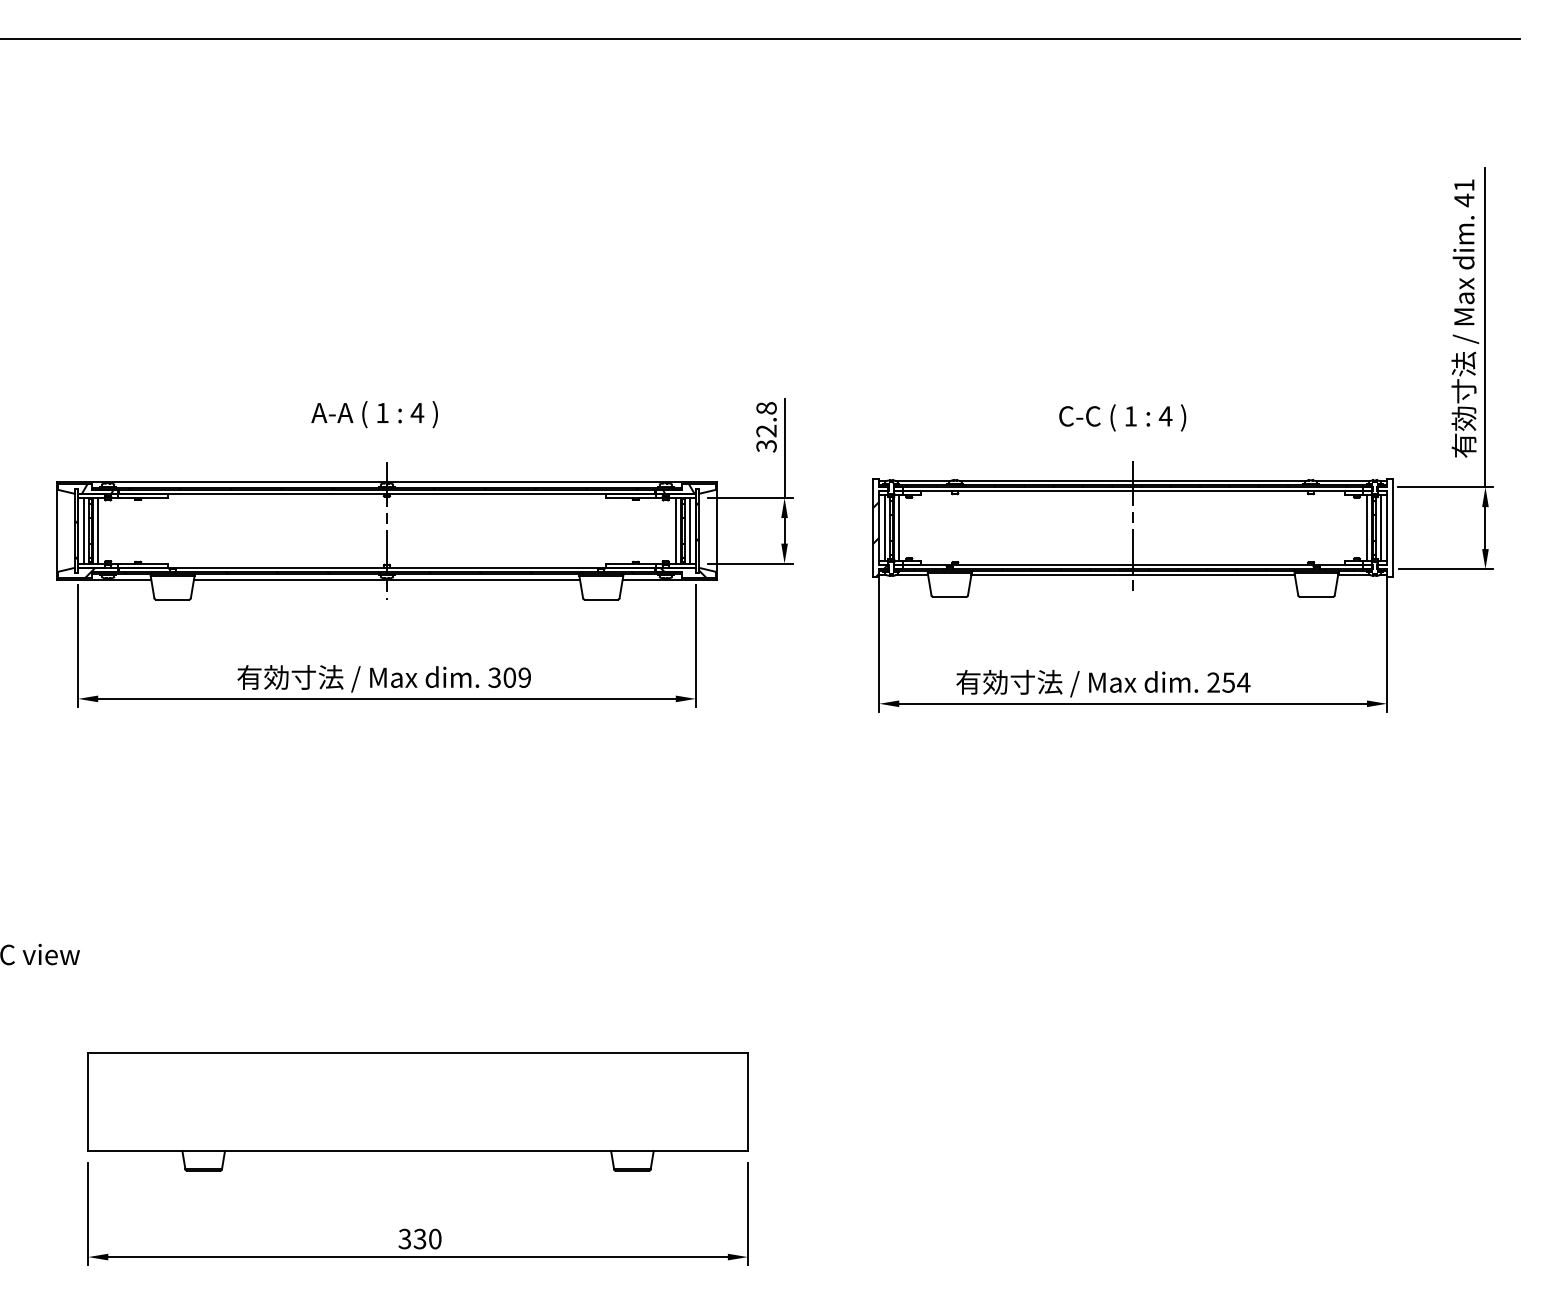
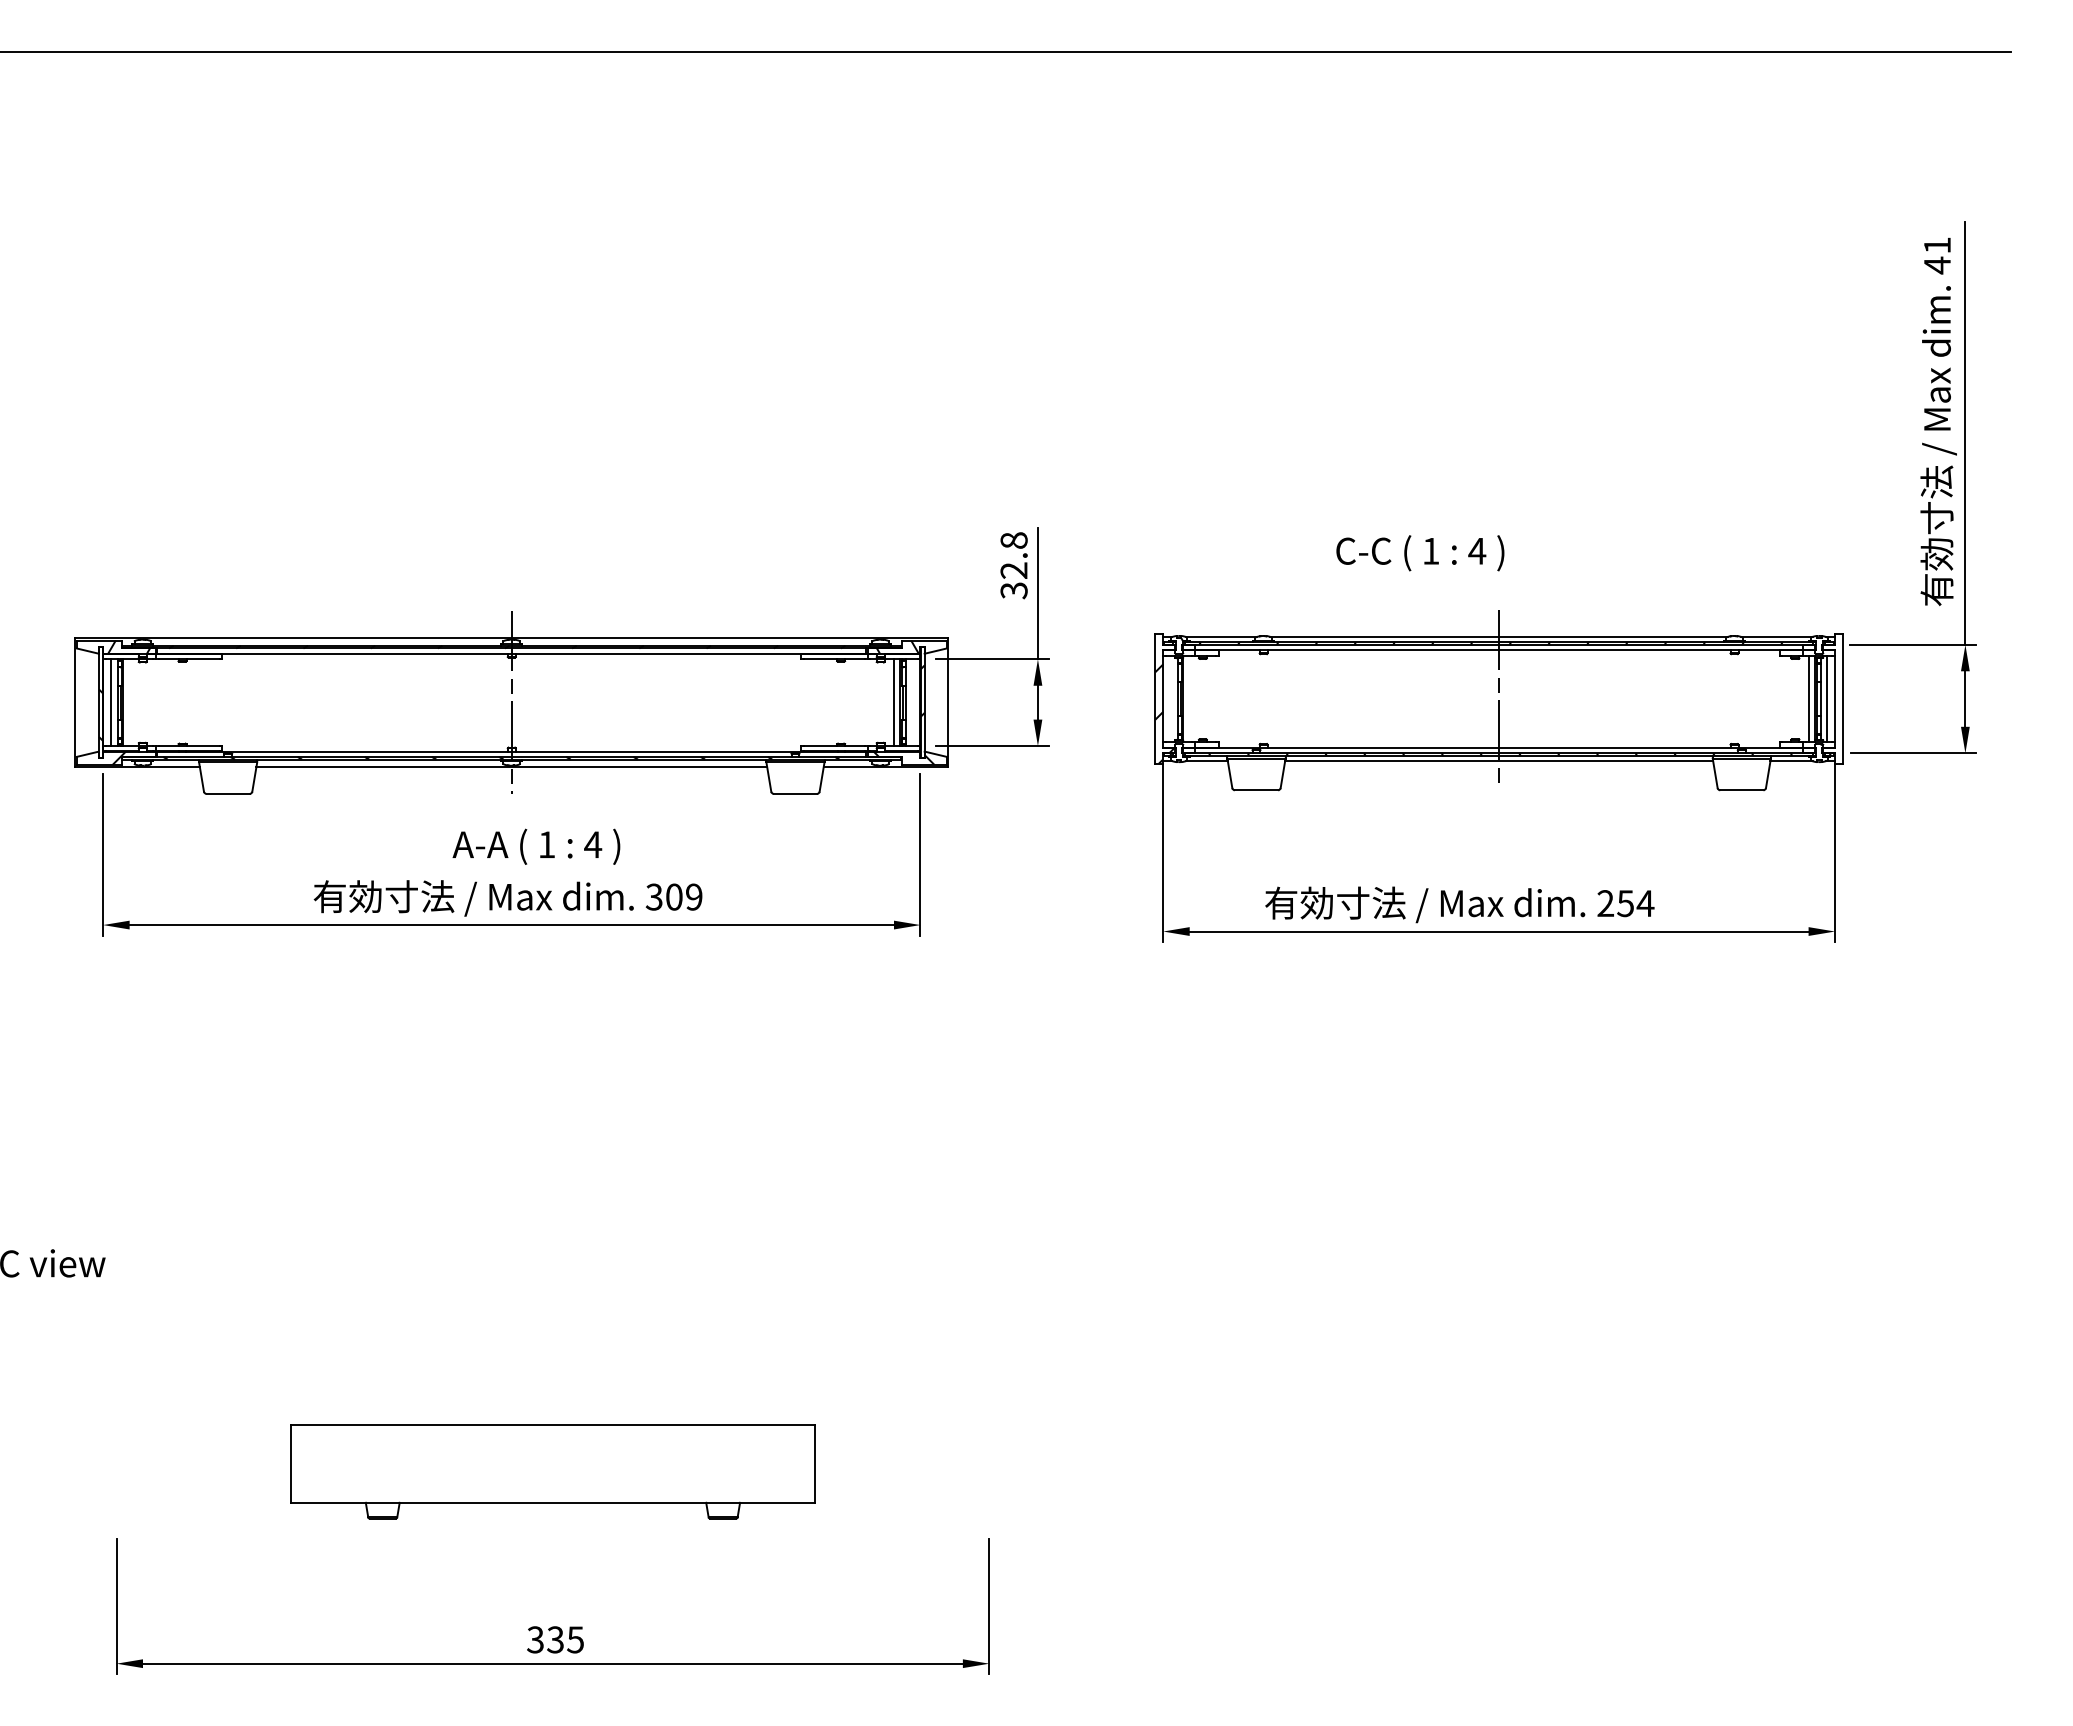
text: (374, 414) -> (536, 846), moved
text: (1122, 418) -> (1420, 553), moved
line: (885, 527) -> (1171, 698), removed
line: (899, 527) -> (1189, 698), removed
line: (98, 530) -> (129, 702), removed
line: (689, 530) -> (912, 702), removed
part: (417, 1111) -> (552, 1471), size x0.6
text: (435, 1238) -> (575, 1639), 330 -> 335

